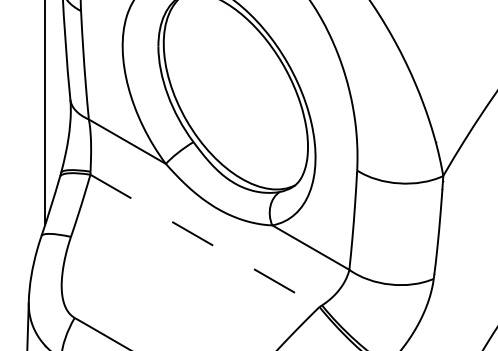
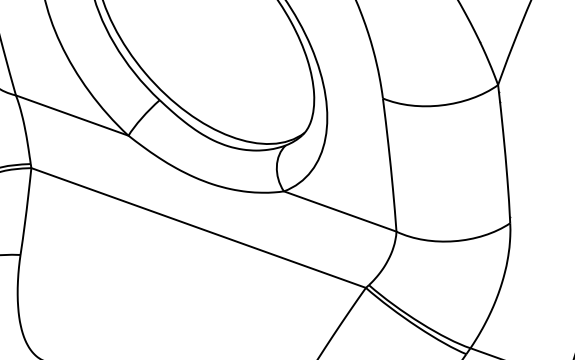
line: (205, 241) -> (199, 228), dashed -> solid

